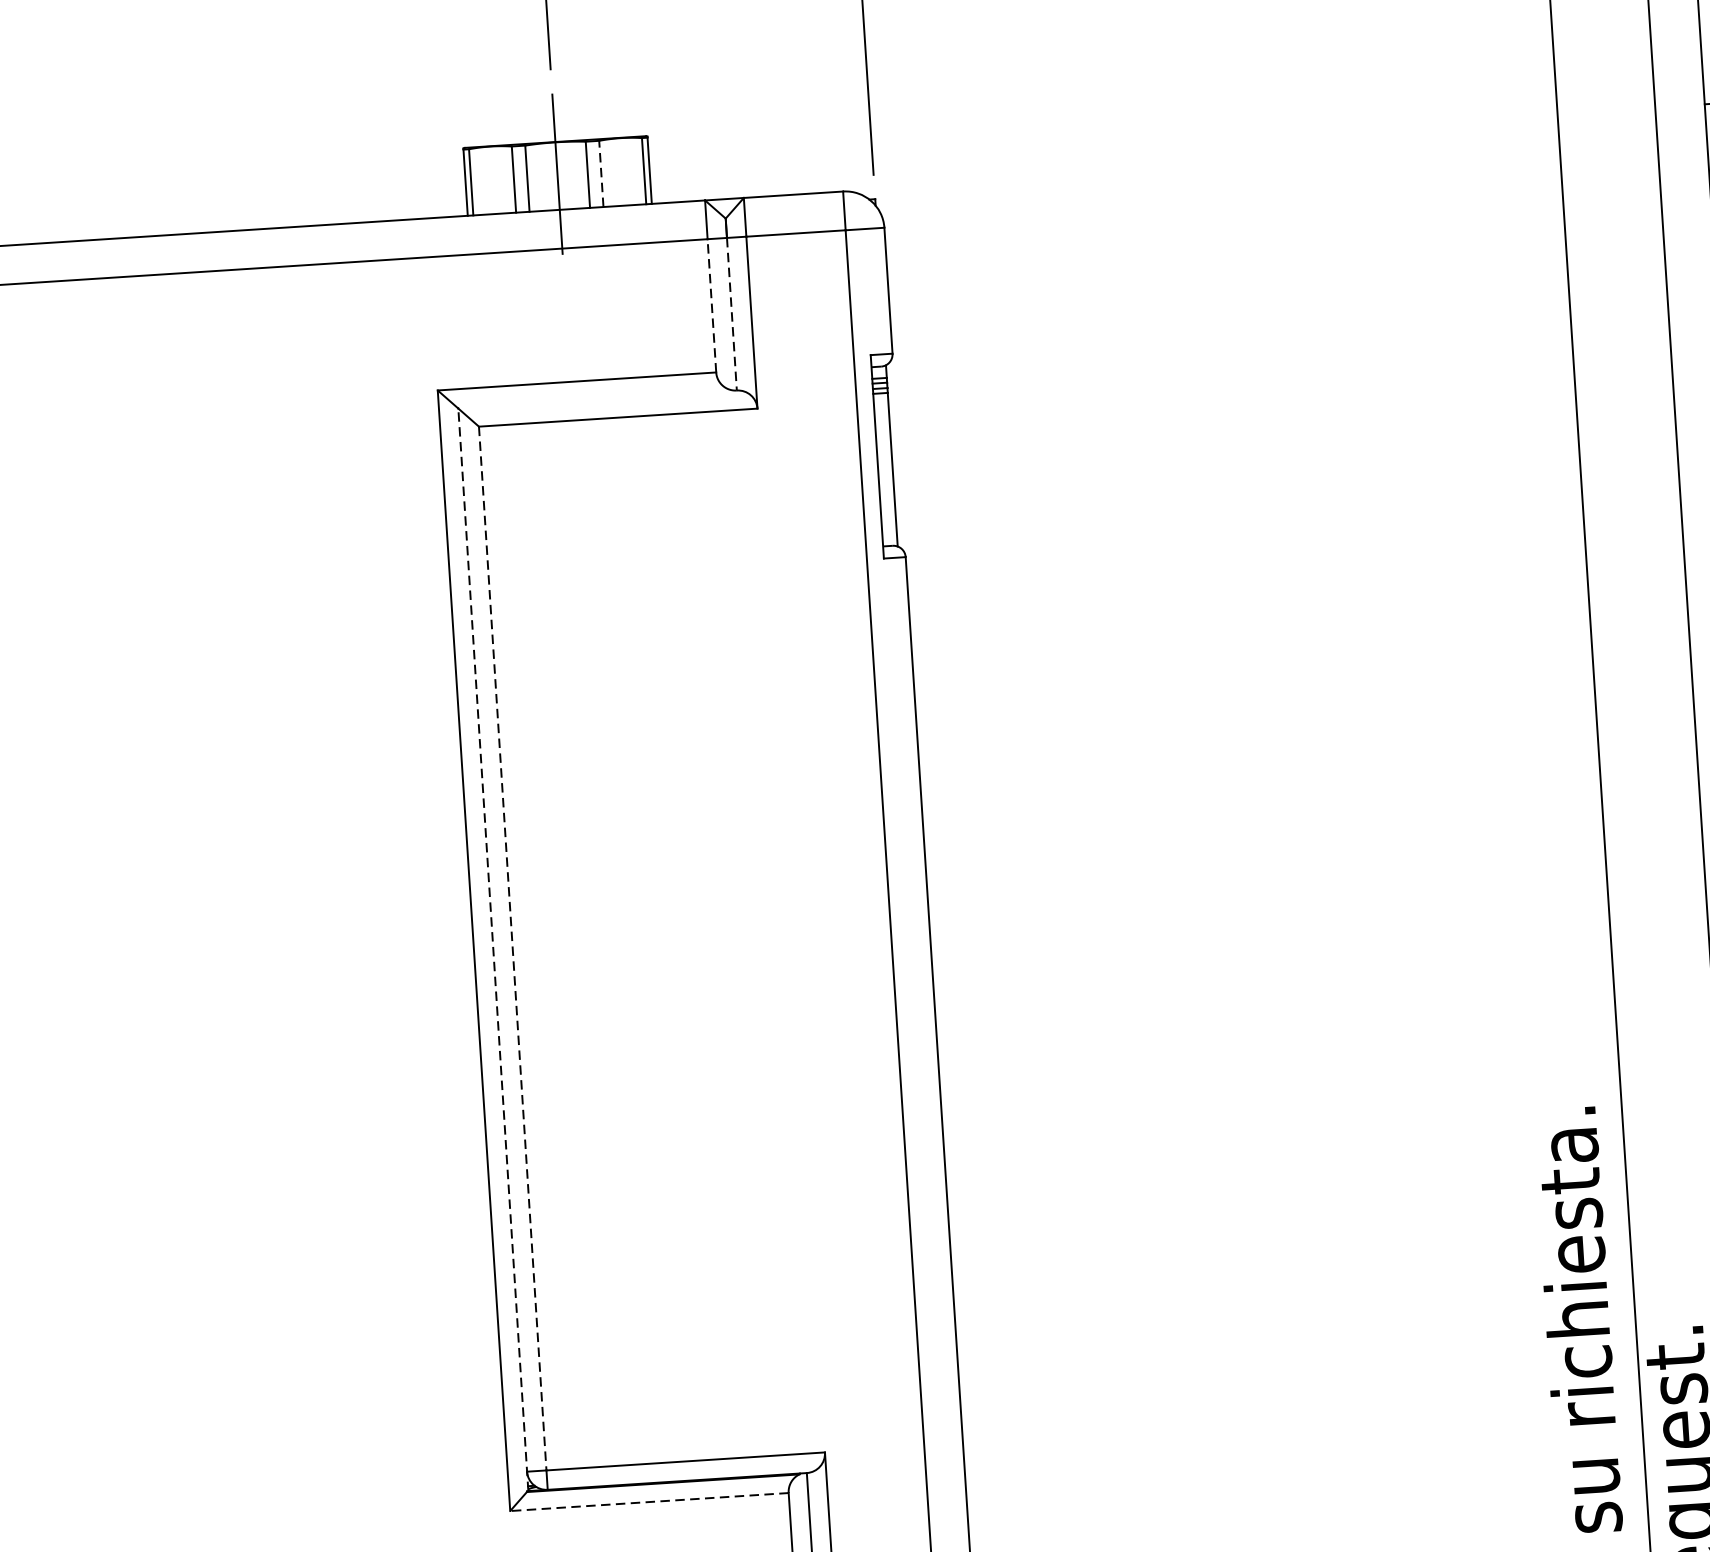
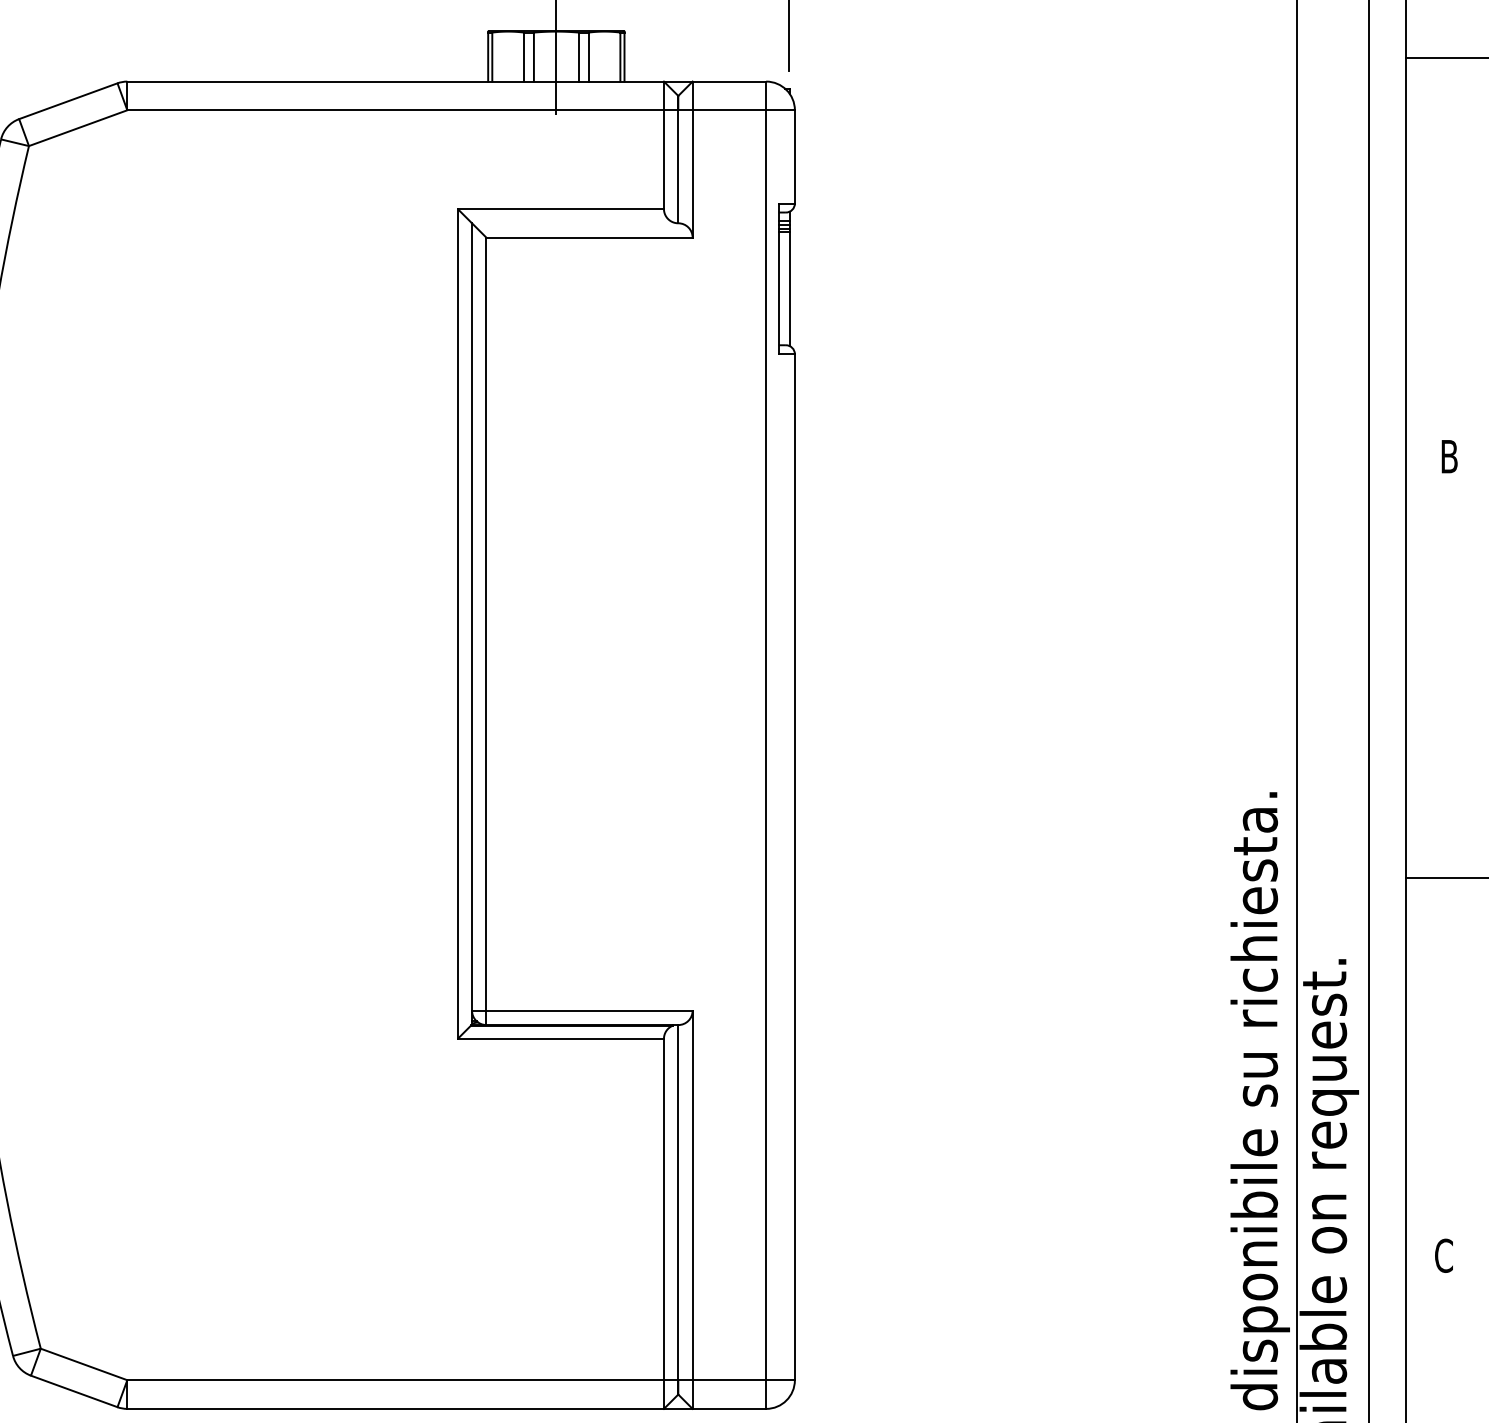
line: (601, 174) -> (588, 57), dashed -> solid
line: (711, 305) -> (663, 159), dashed -> solid
line: (732, 313) -> (678, 166), dashed -> solid
line: (512, 948) -> (486, 624), dashed -> solid
line: (493, 950) -> (472, 624), dashed -> solid
line: (648, 1501) -> (560, 1038), dashed -> solid

